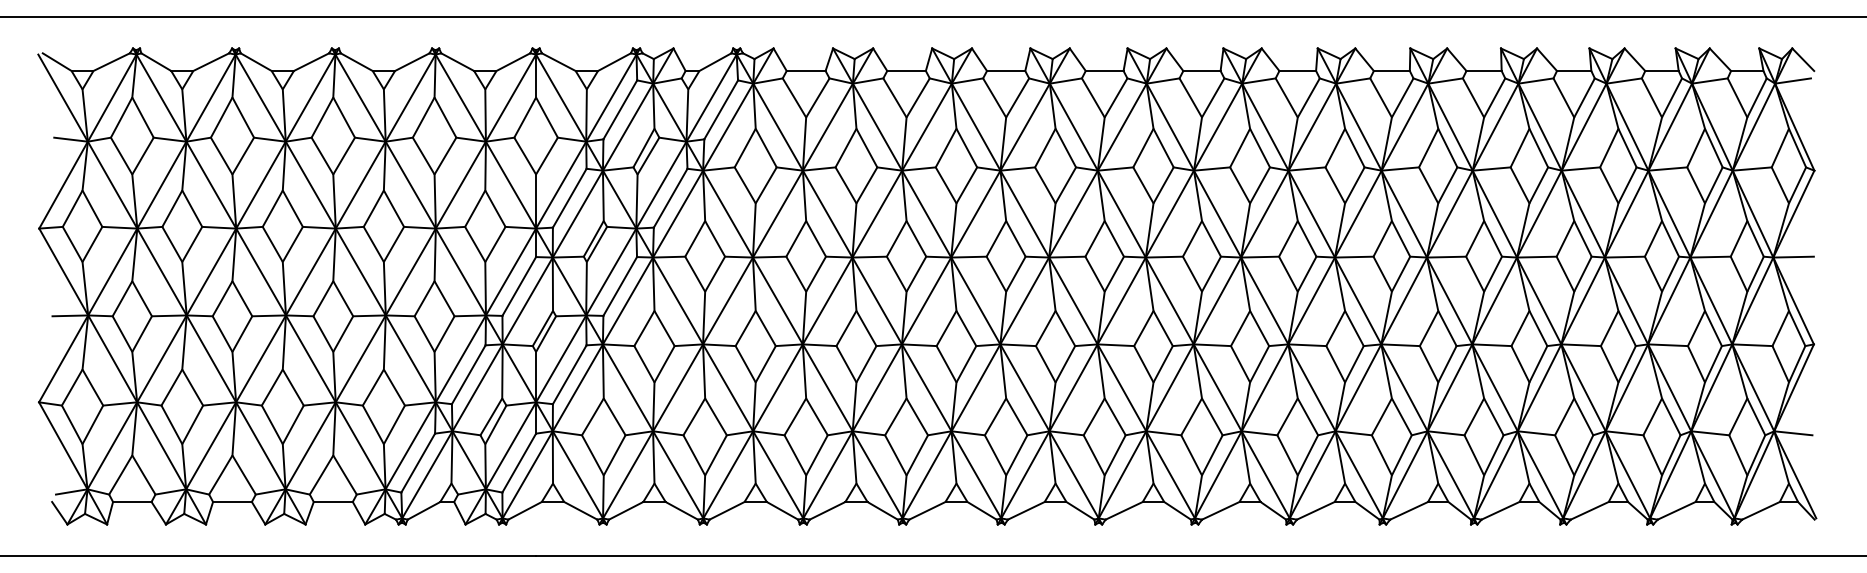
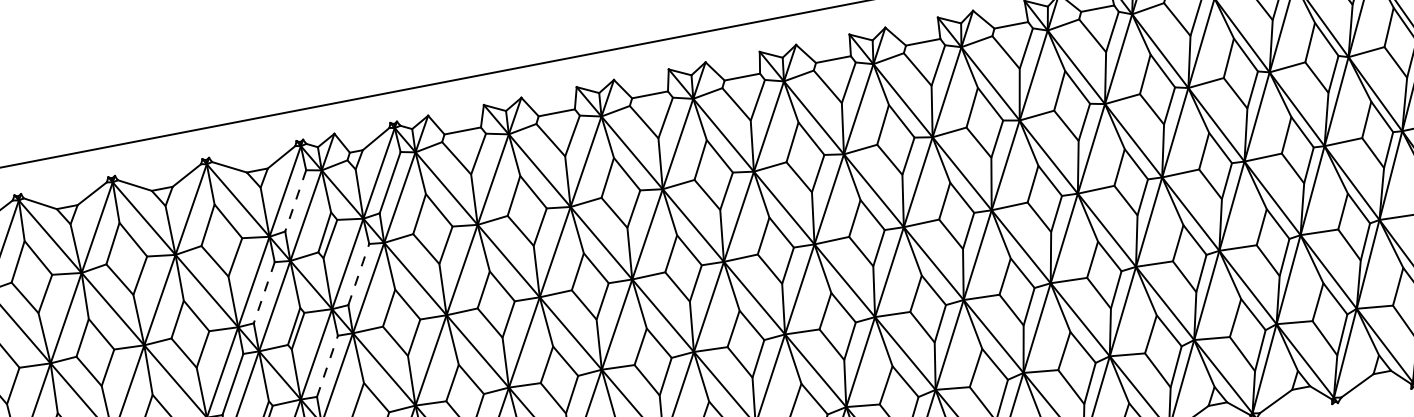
line: (620, 109) -> (295, 200), solid -> dashed
line: (569, 198) -> (264, 293), solid -> dashed
line: (670, 198) -> (358, 274), solid -> dashed
line: (620, 286) -> (327, 366), solid -> dashed

